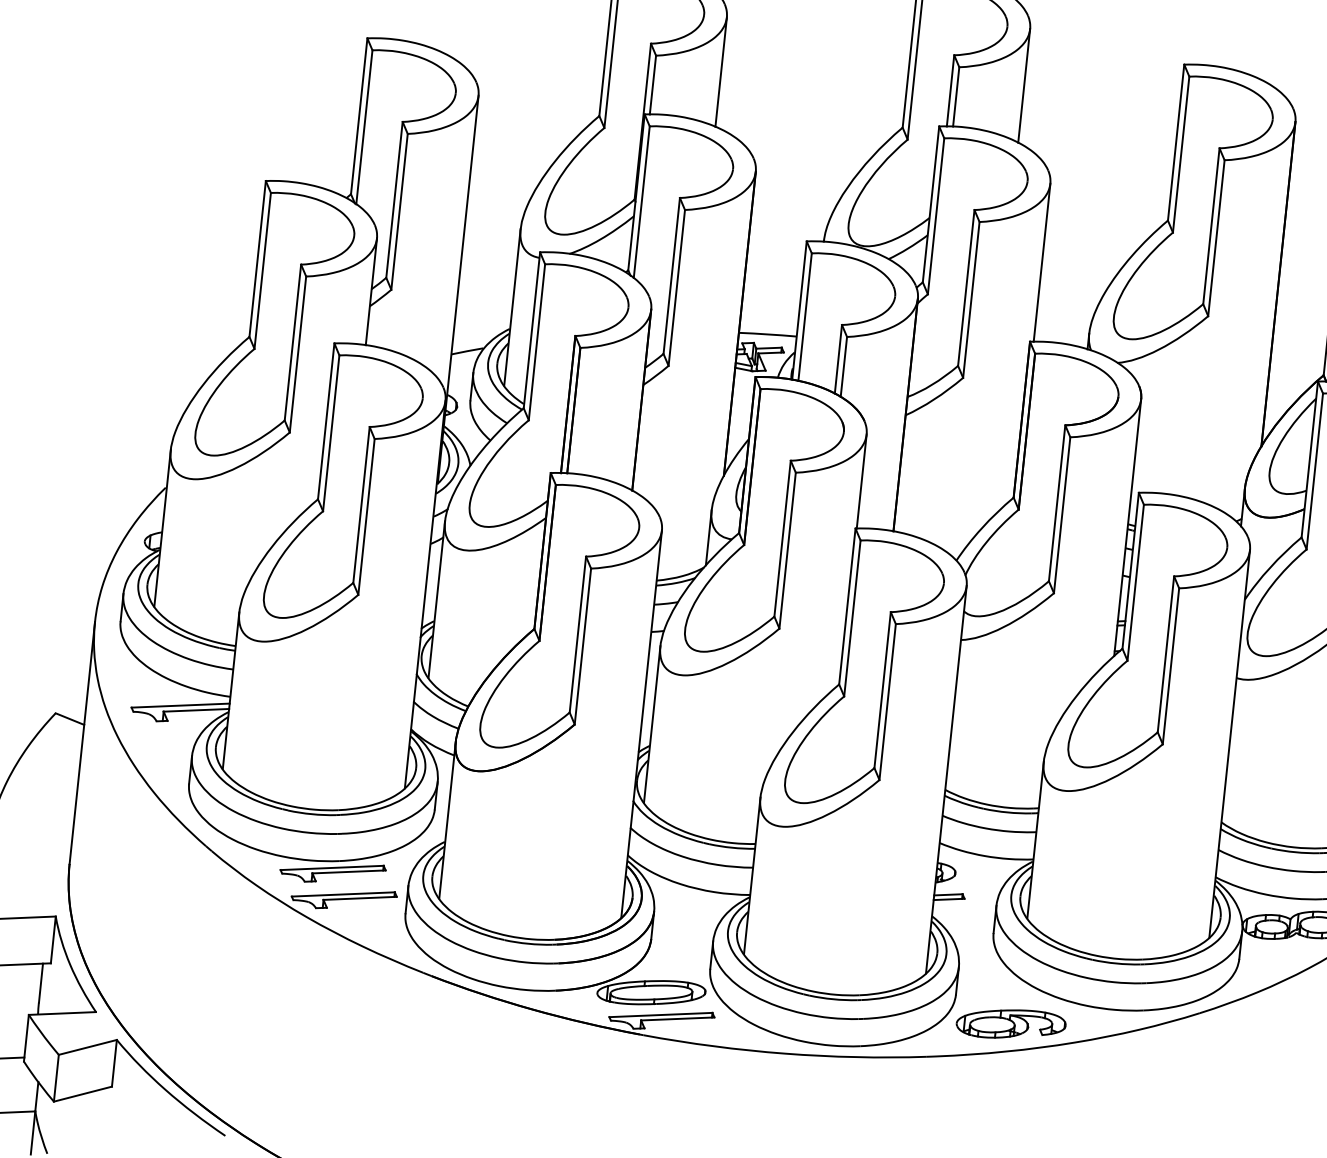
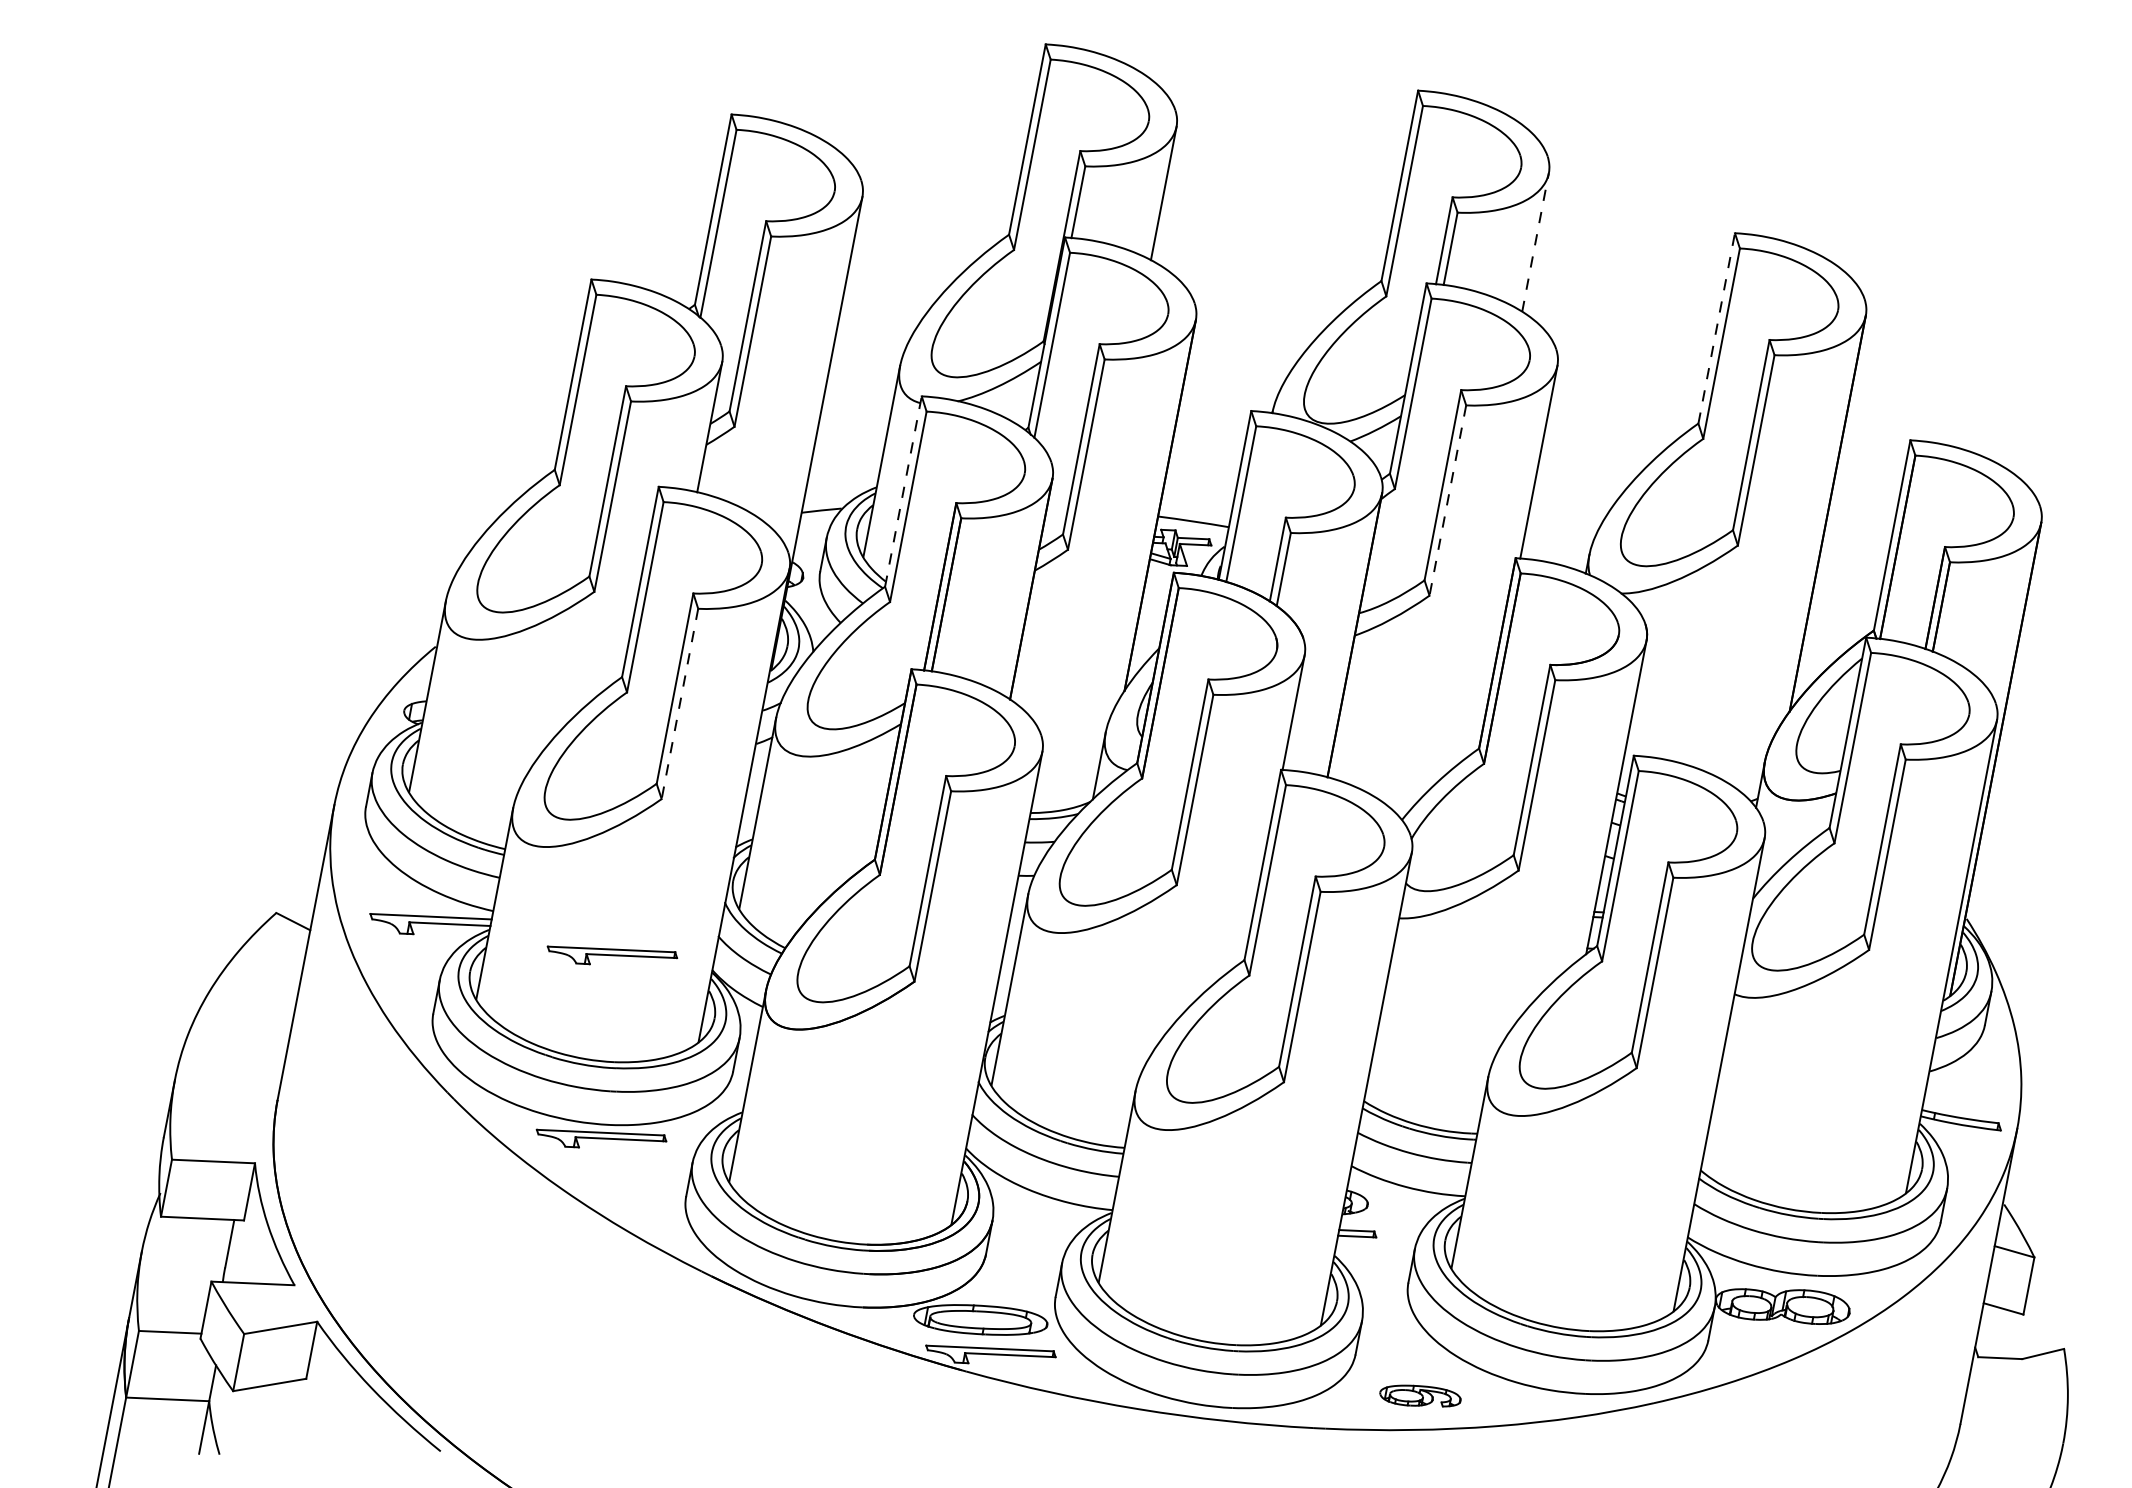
line: (1024, 85) -> (1535, 242), solid -> dashed
line: (1175, 142) -> (1716, 328), solid -> dashed
line: (971, 299) -> (1447, 500), solid -> dashed
line: (532, 330) -> (903, 491), solid -> dashed
line: (366, 516) -> (679, 703), solid -> dashed
part: (344, 899) -> (612, 955), moved
part: (1011, 1023) -> (1420, 1395), size x0.6

